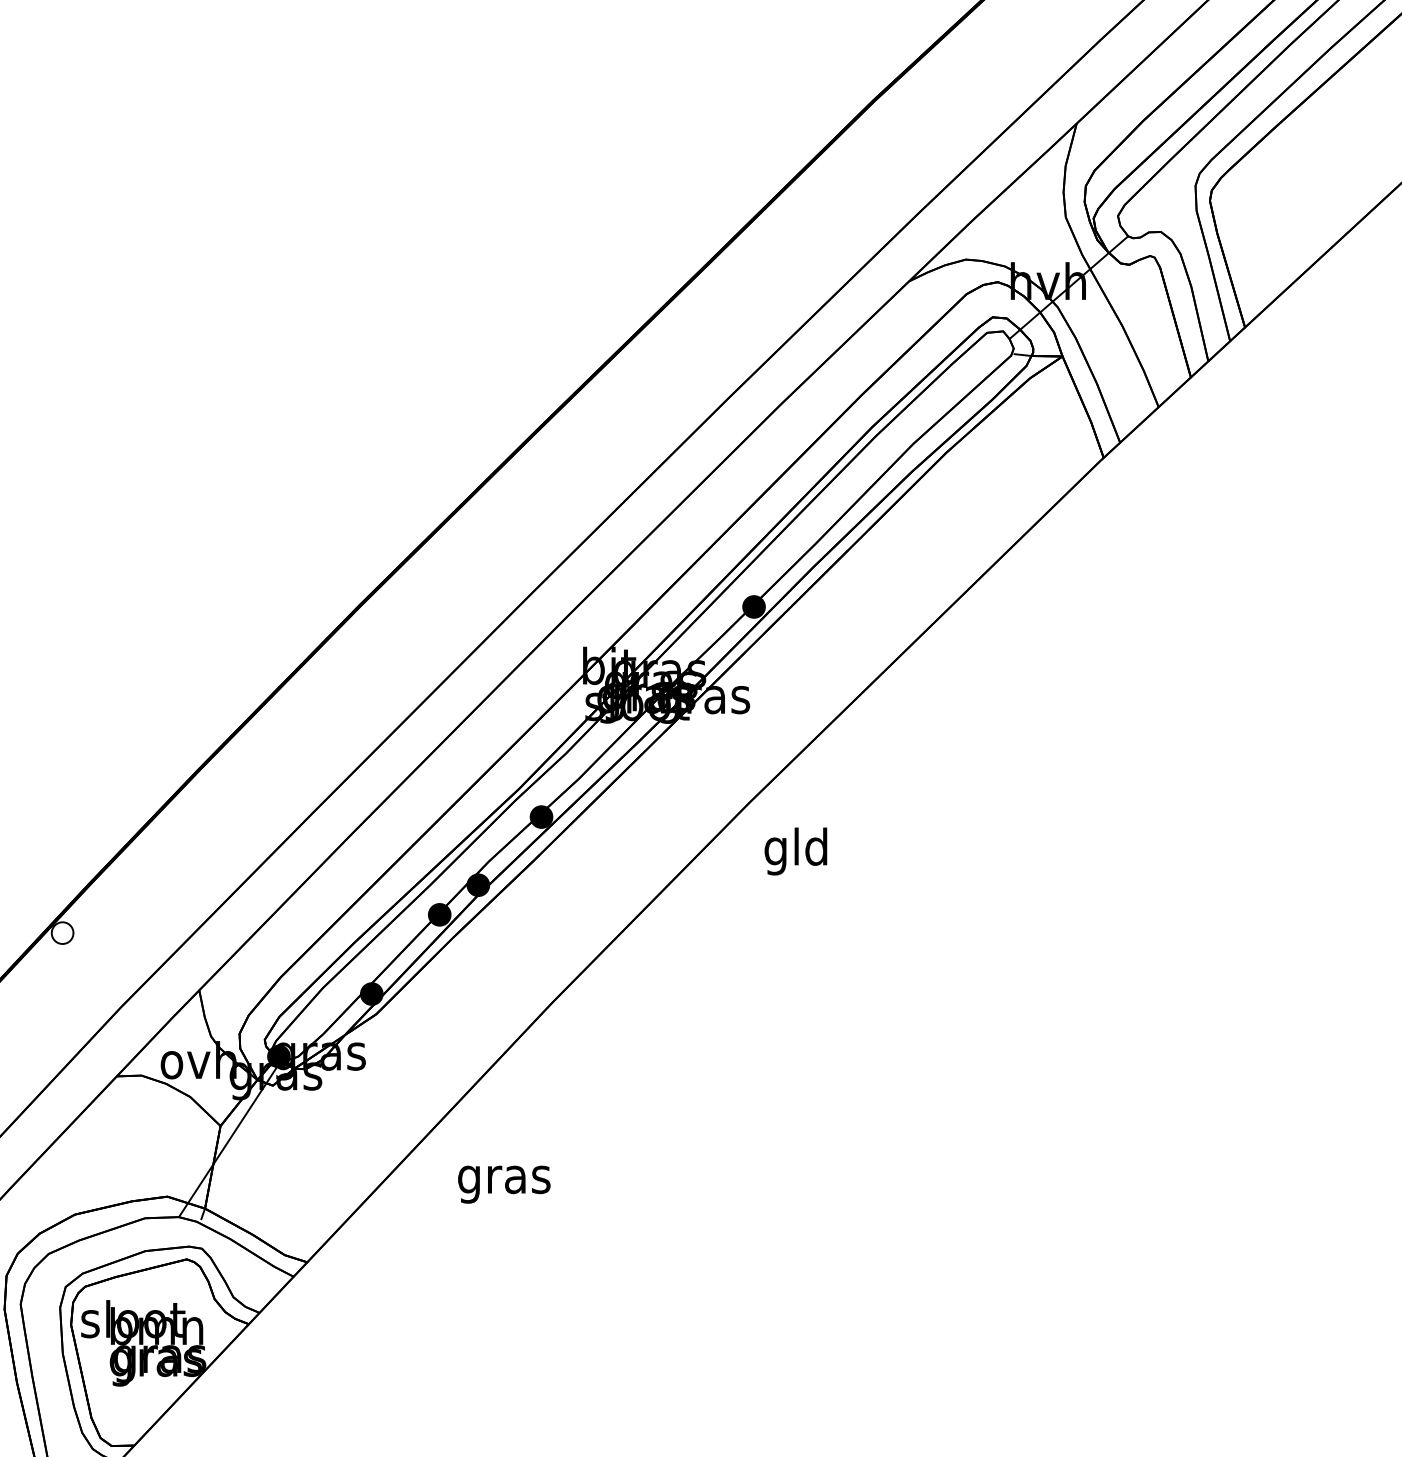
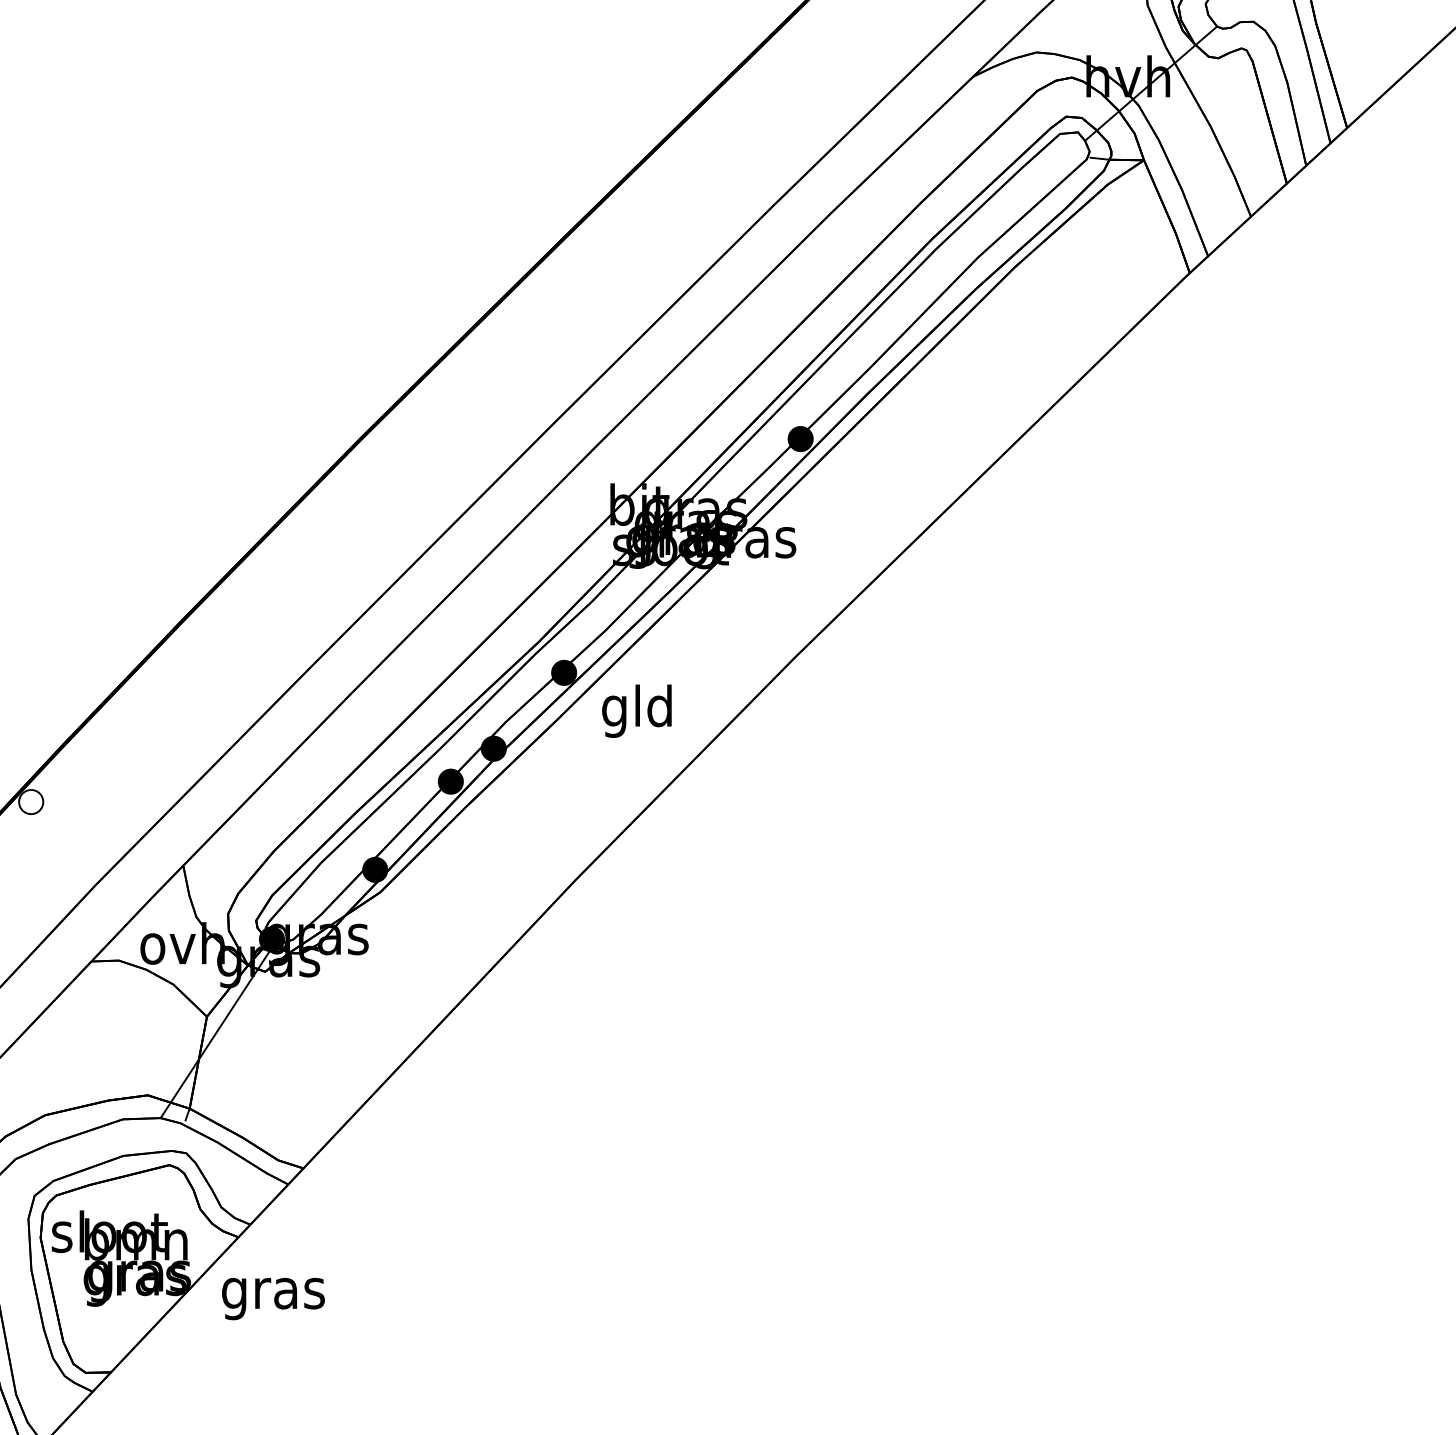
text: (795, 851) -> (636, 711), moved
text: (504, 1184) -> (273, 1298), moved

